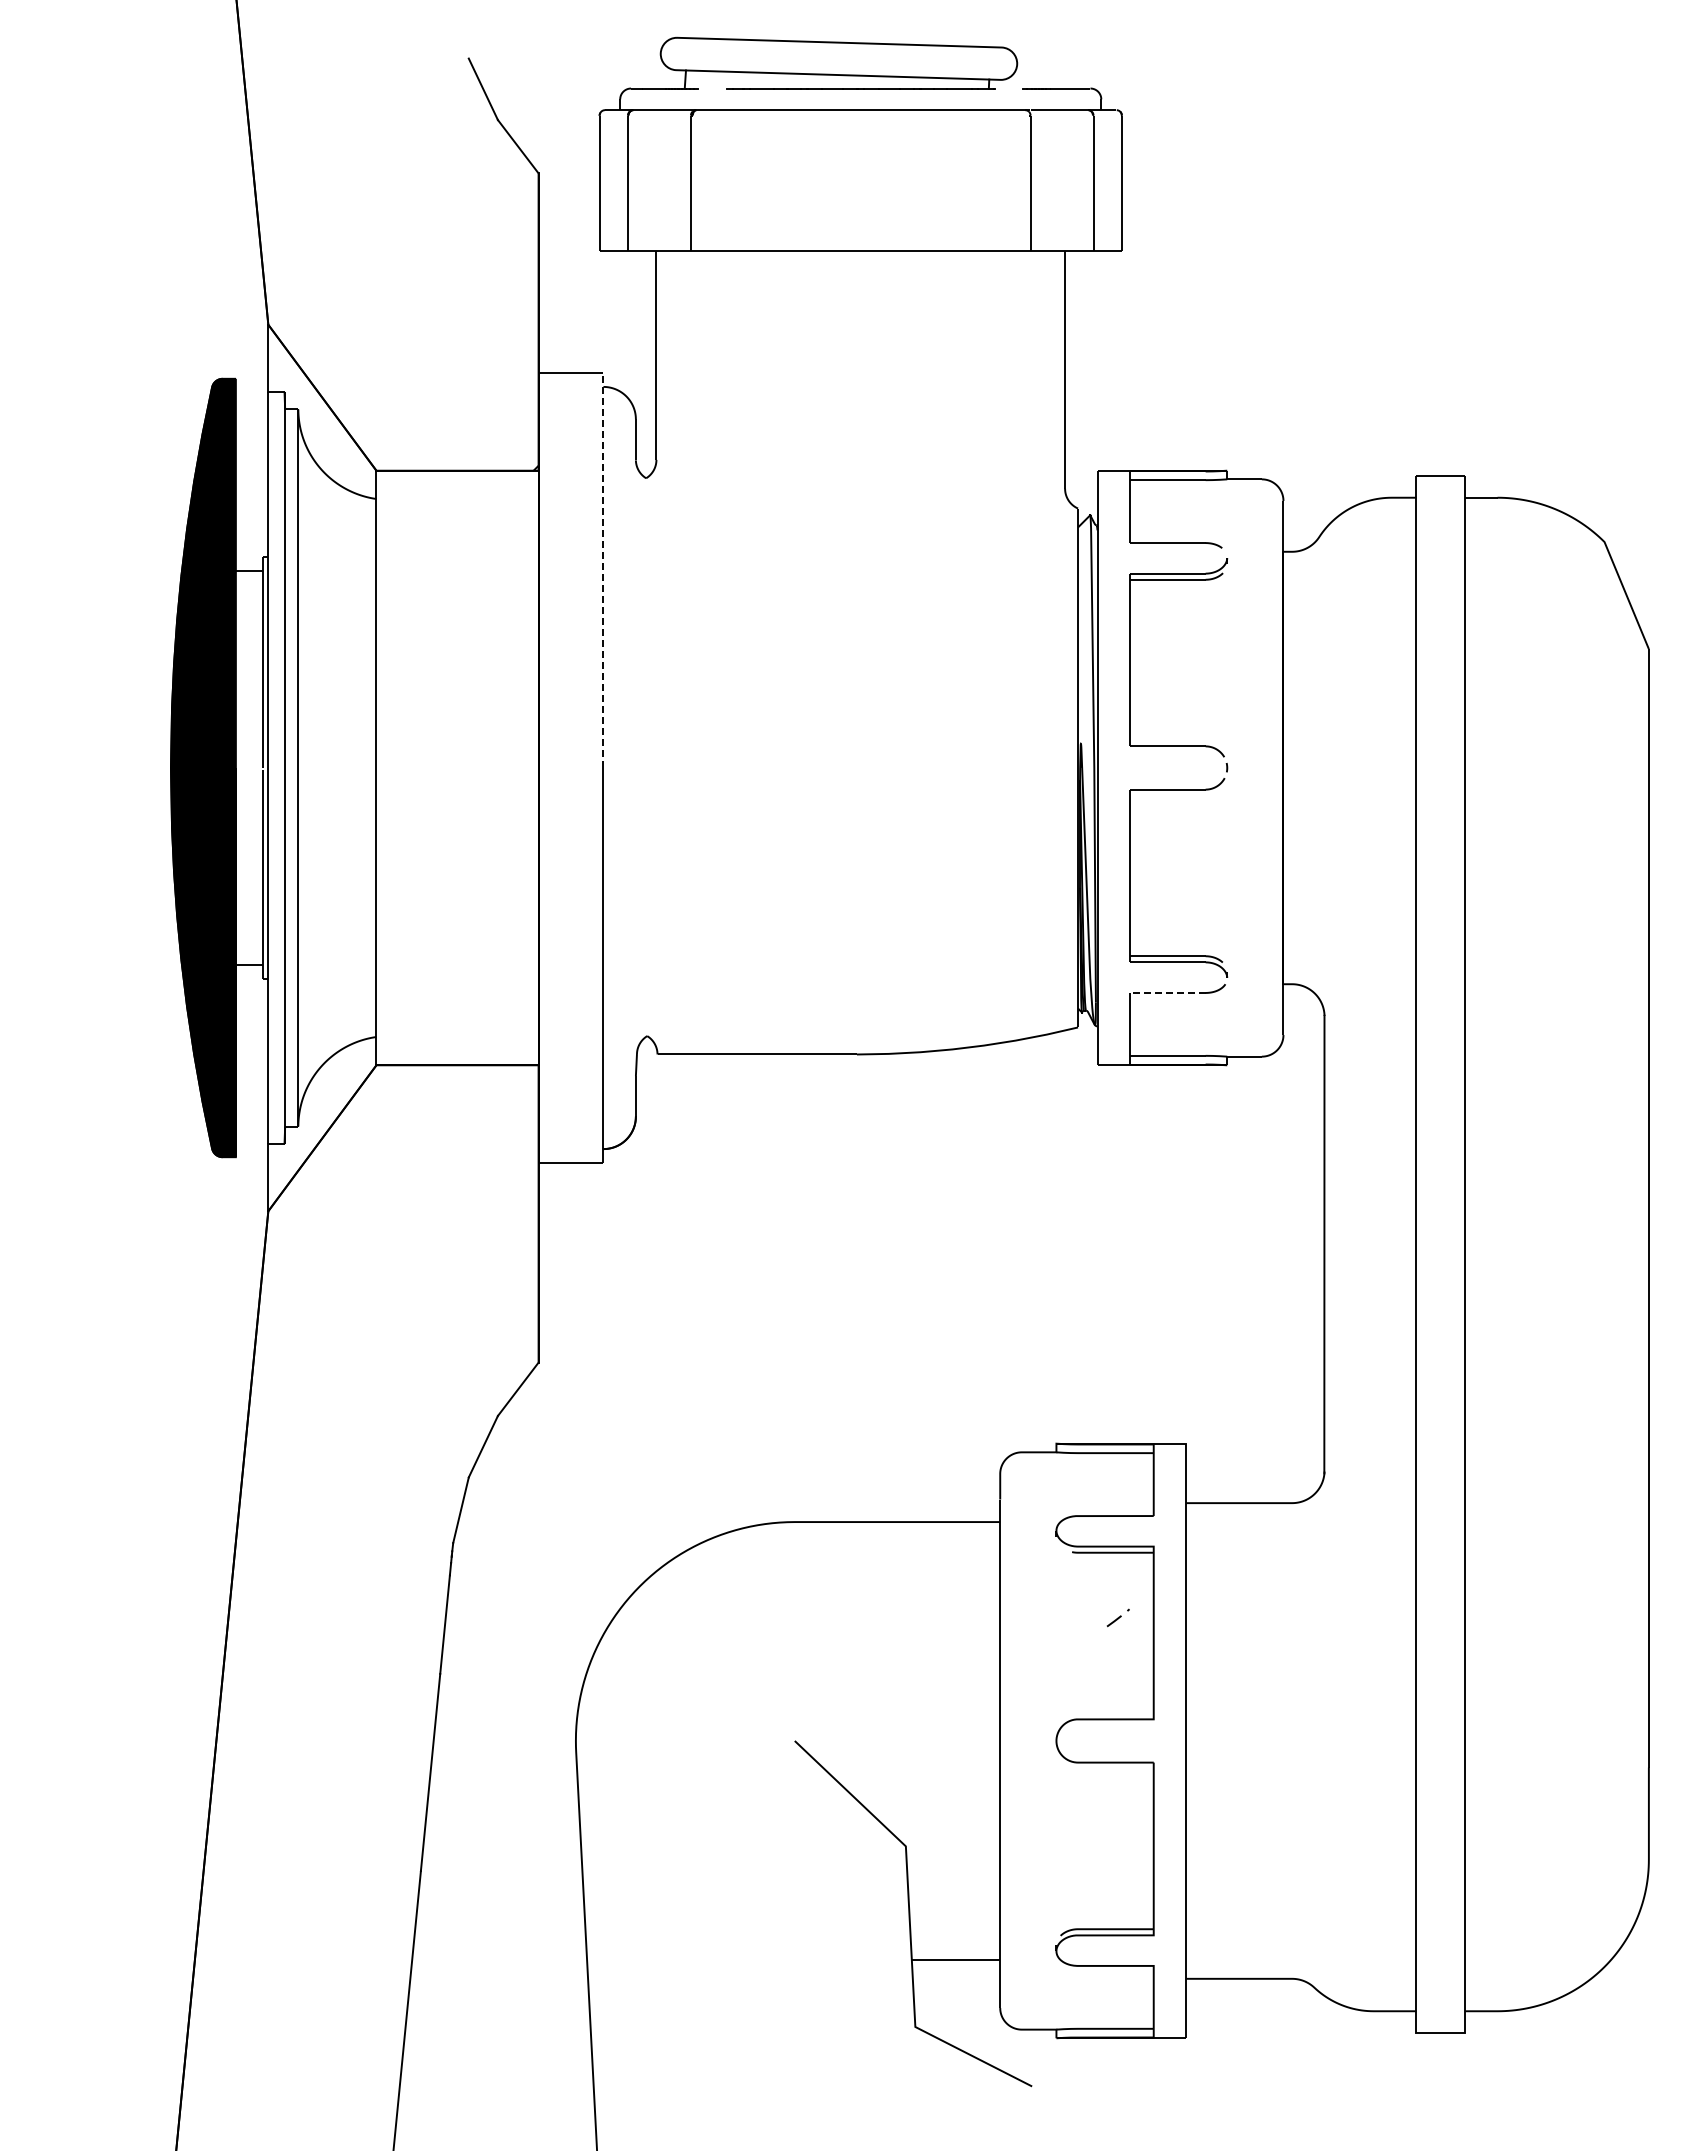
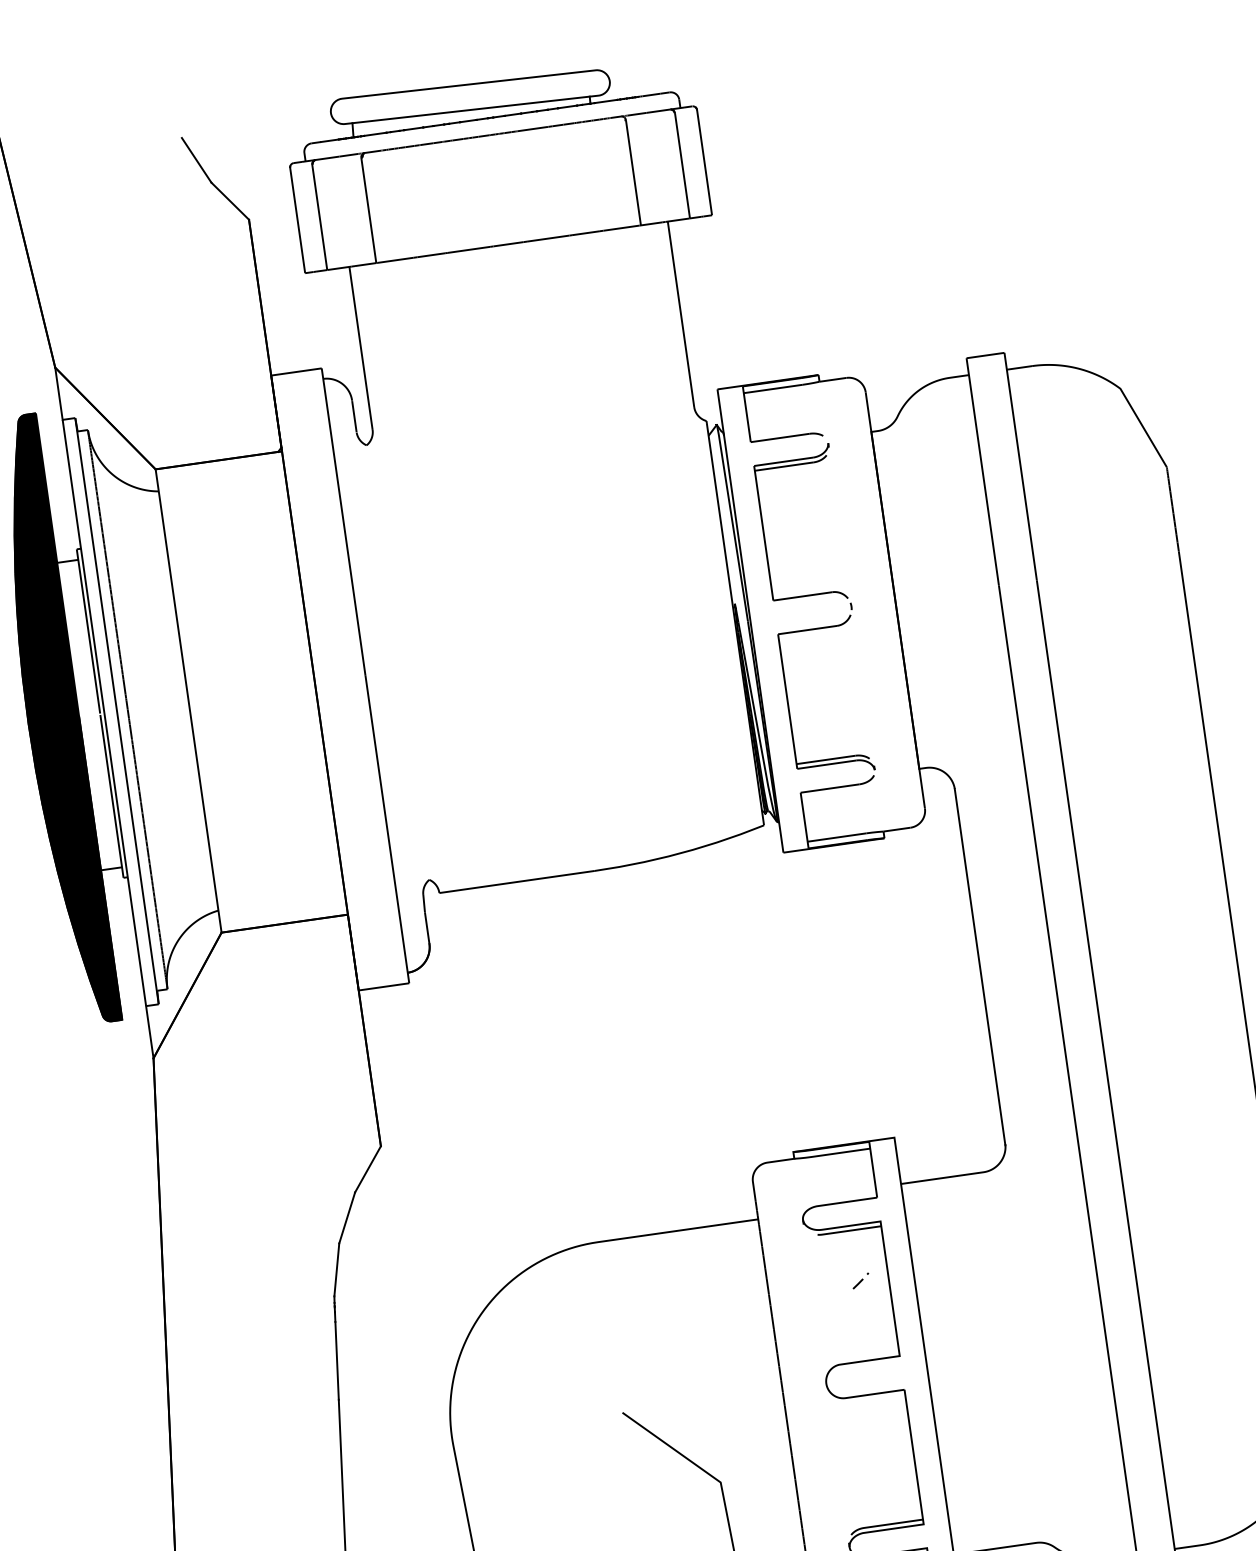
line: (712, 88) -> (375, 134), added
line: (1008, 88) -> (605, 101), added
line: (603, 570) -> (343, 521), dashed -> solid
line: (1167, 992) -> (829, 788), dashed -> solid

